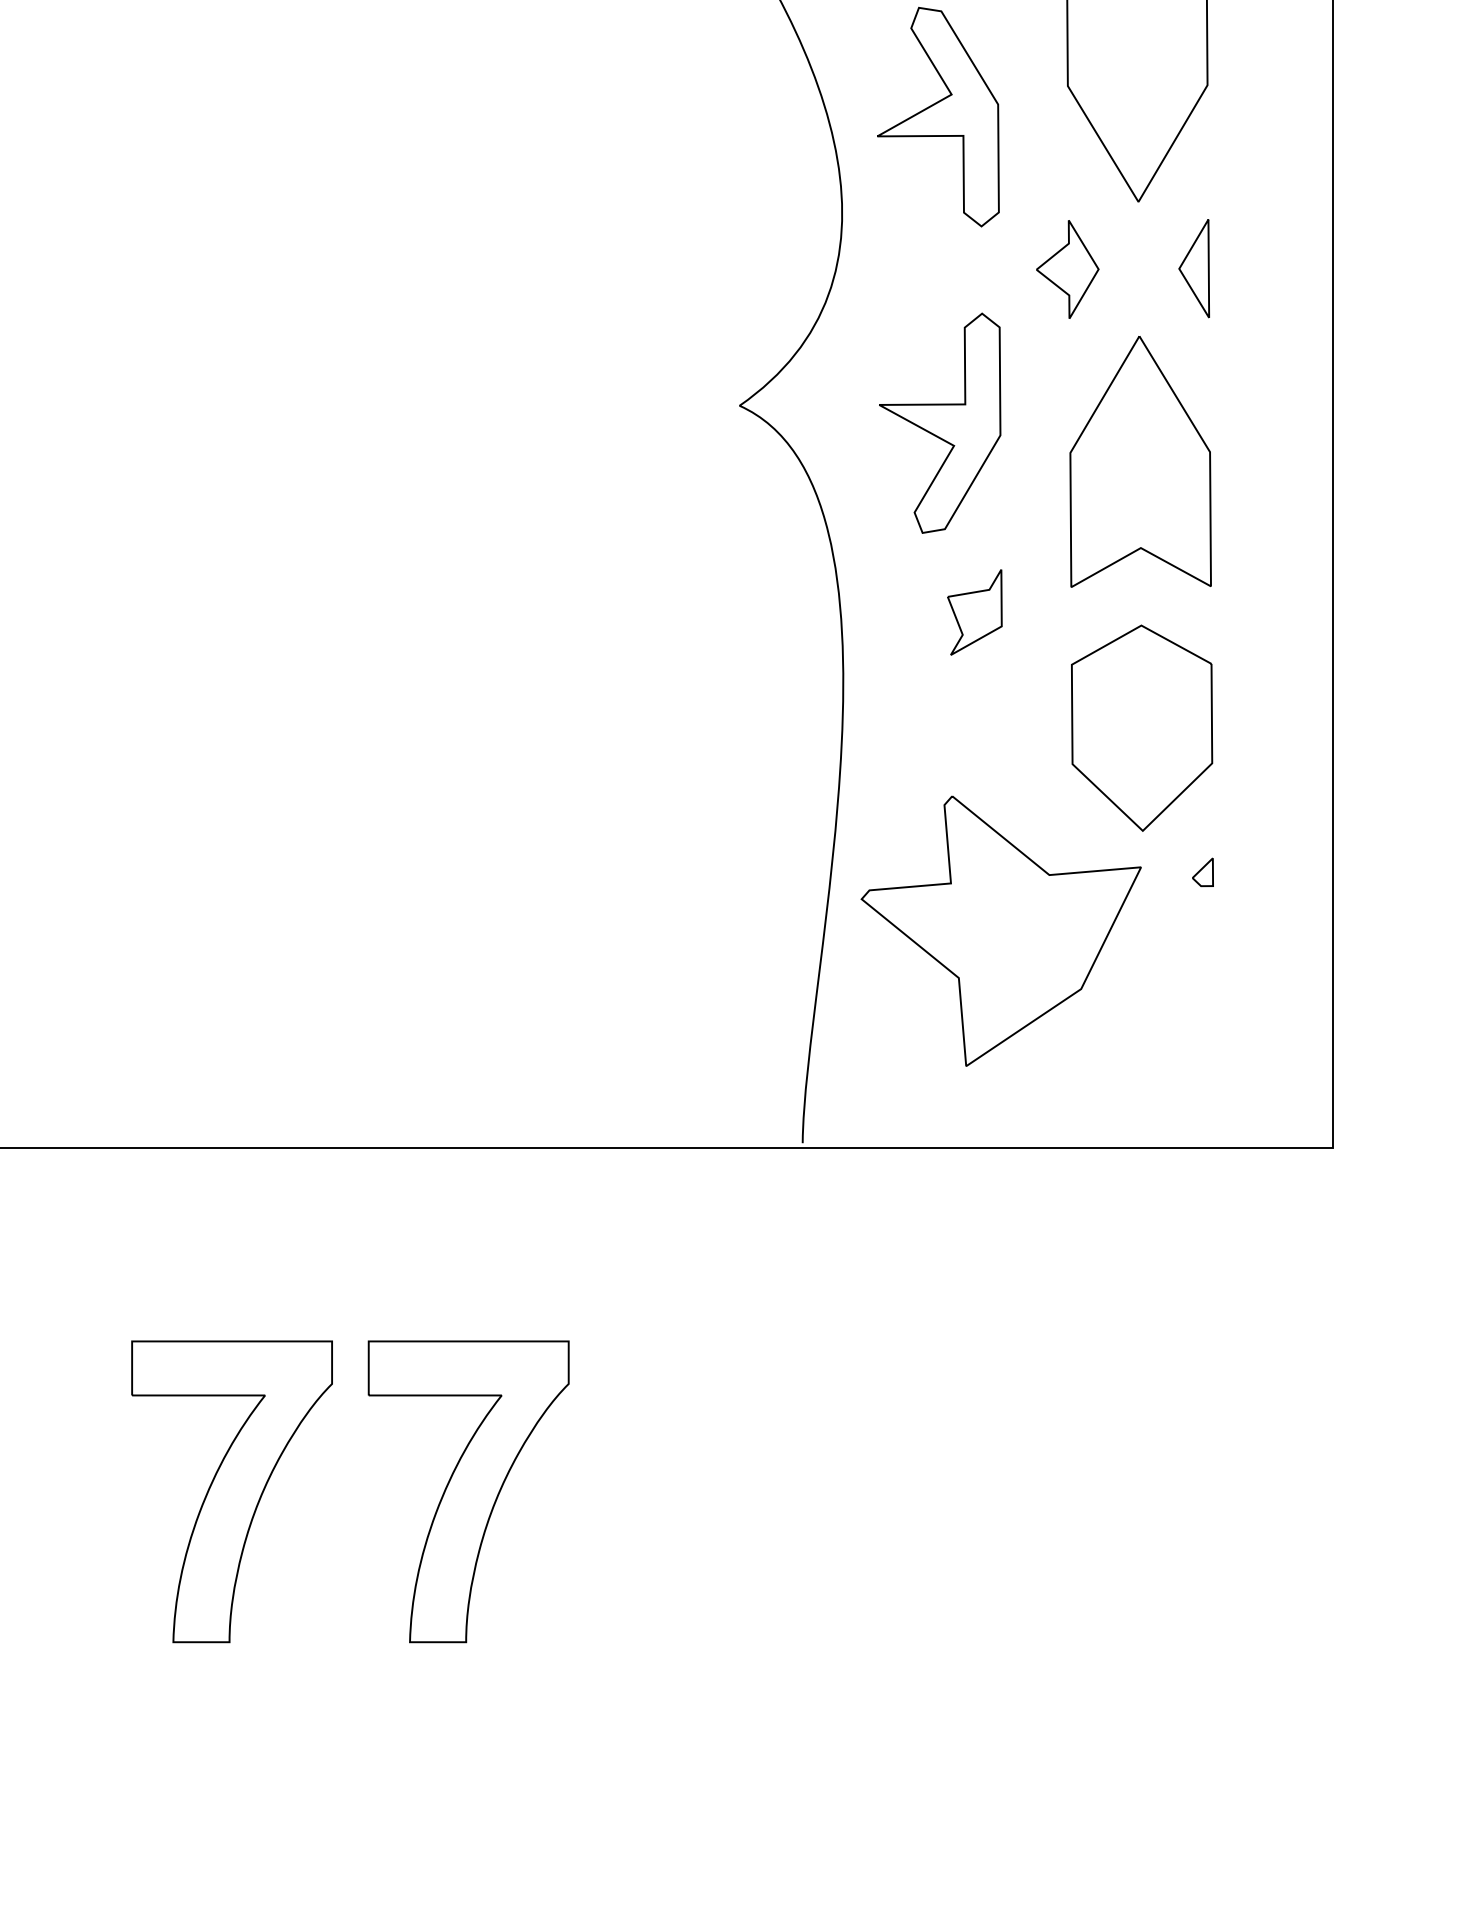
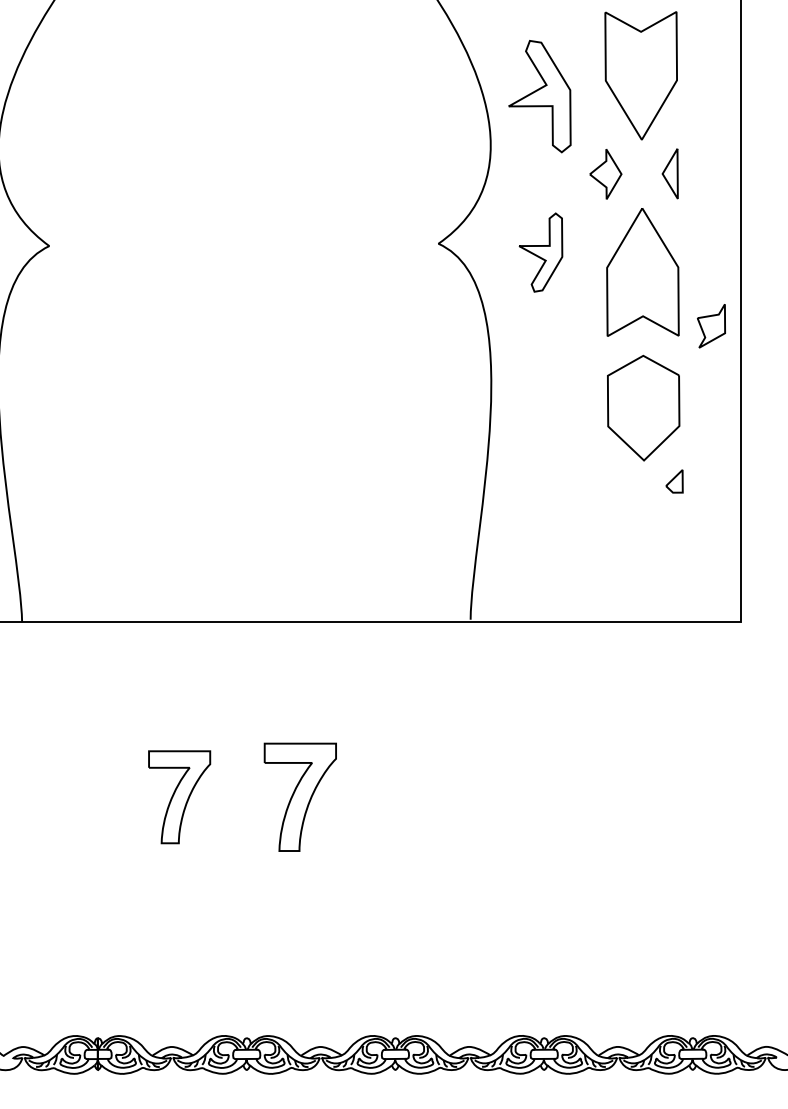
part: (939, 422) -> (540, 252), size x0.7
part: (975, 613) -> (711, 326), moved
part: (1202, 872) -> (674, 481), size x1.6
part: (1000, 930) -> (571, 511), removed
part: (231, 1489) -> (179, 796), size x0.6
part: (468, 1489) -> (300, 796), size x0.7

